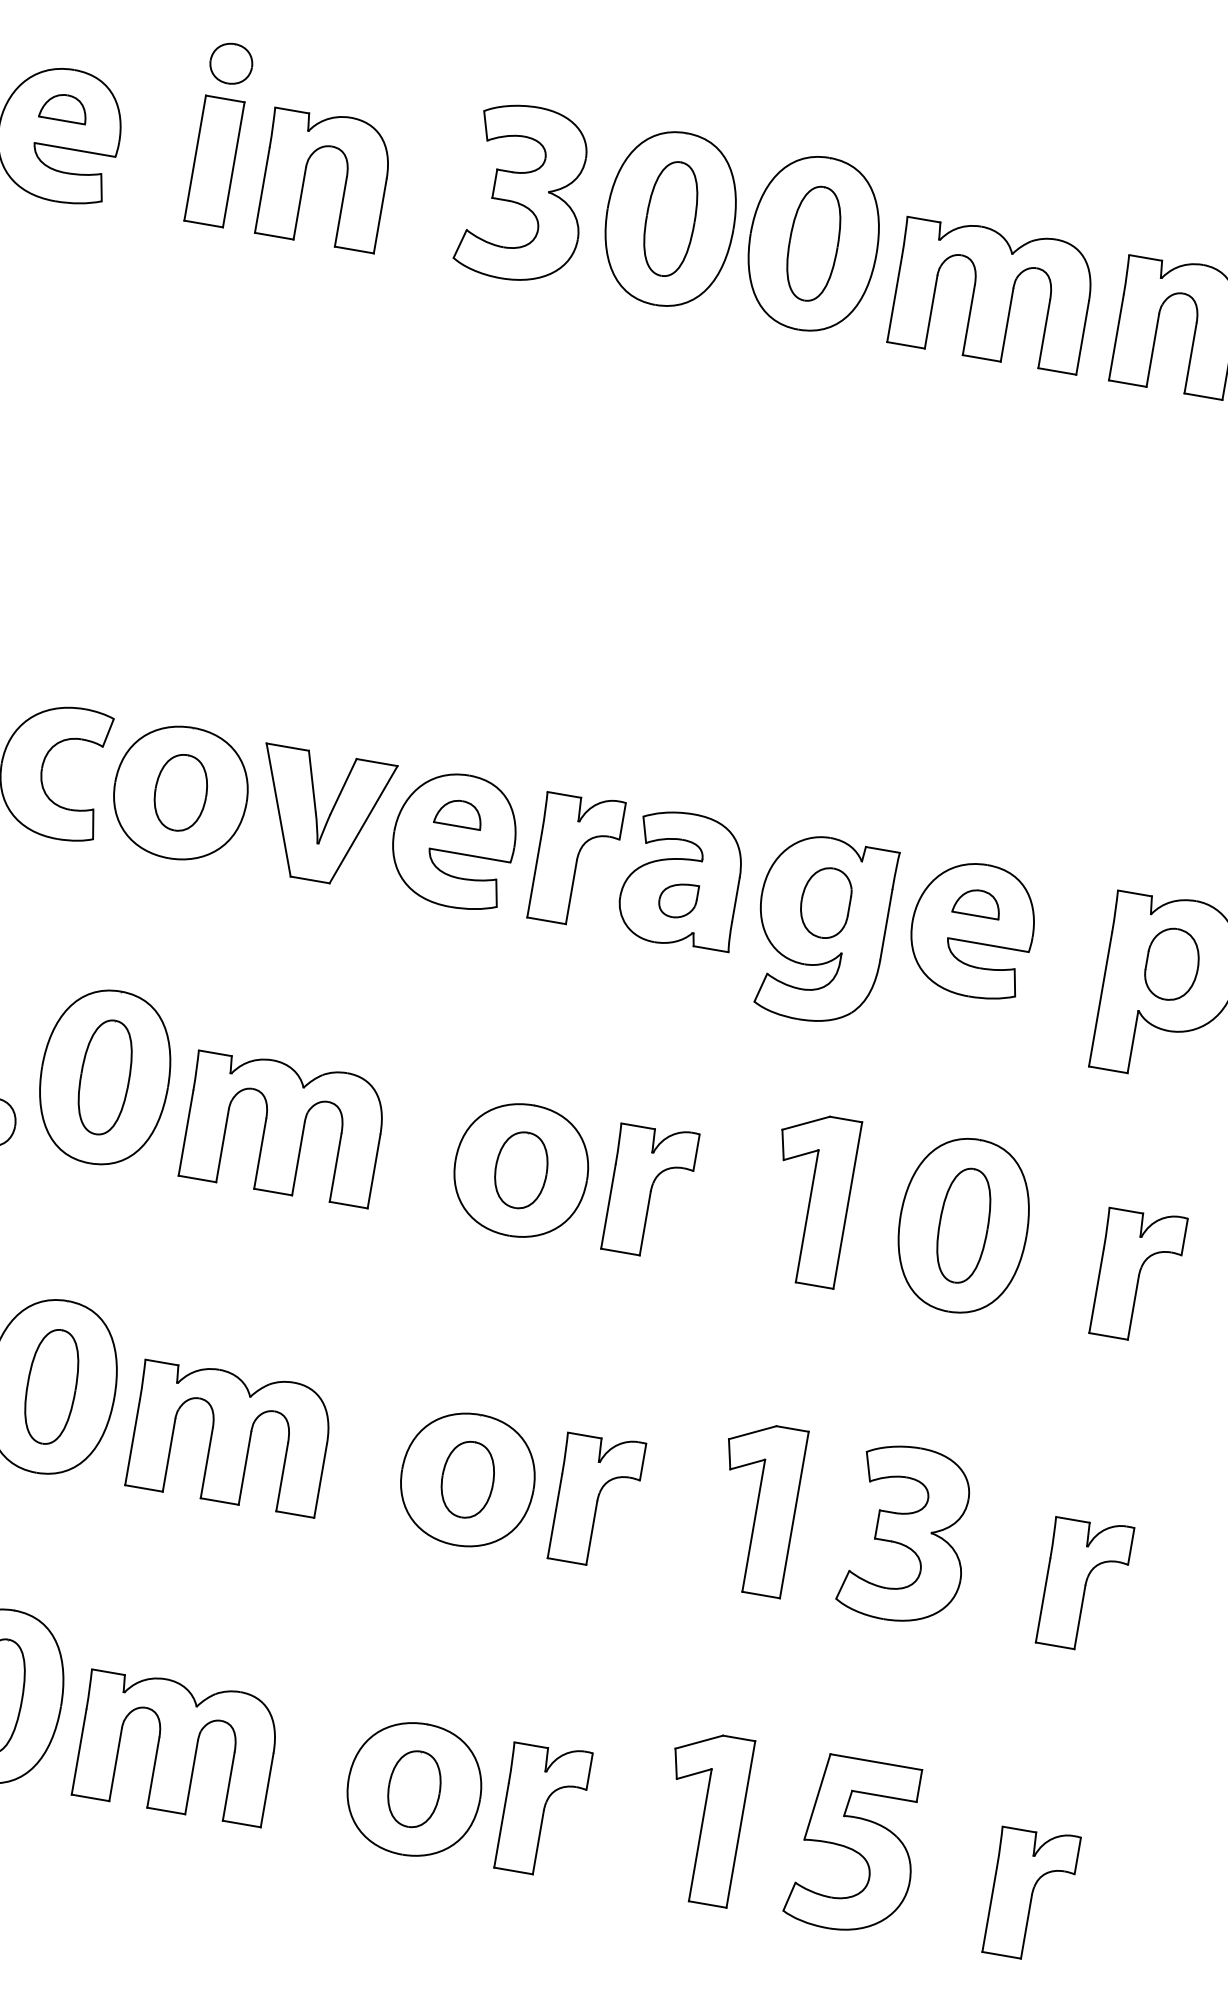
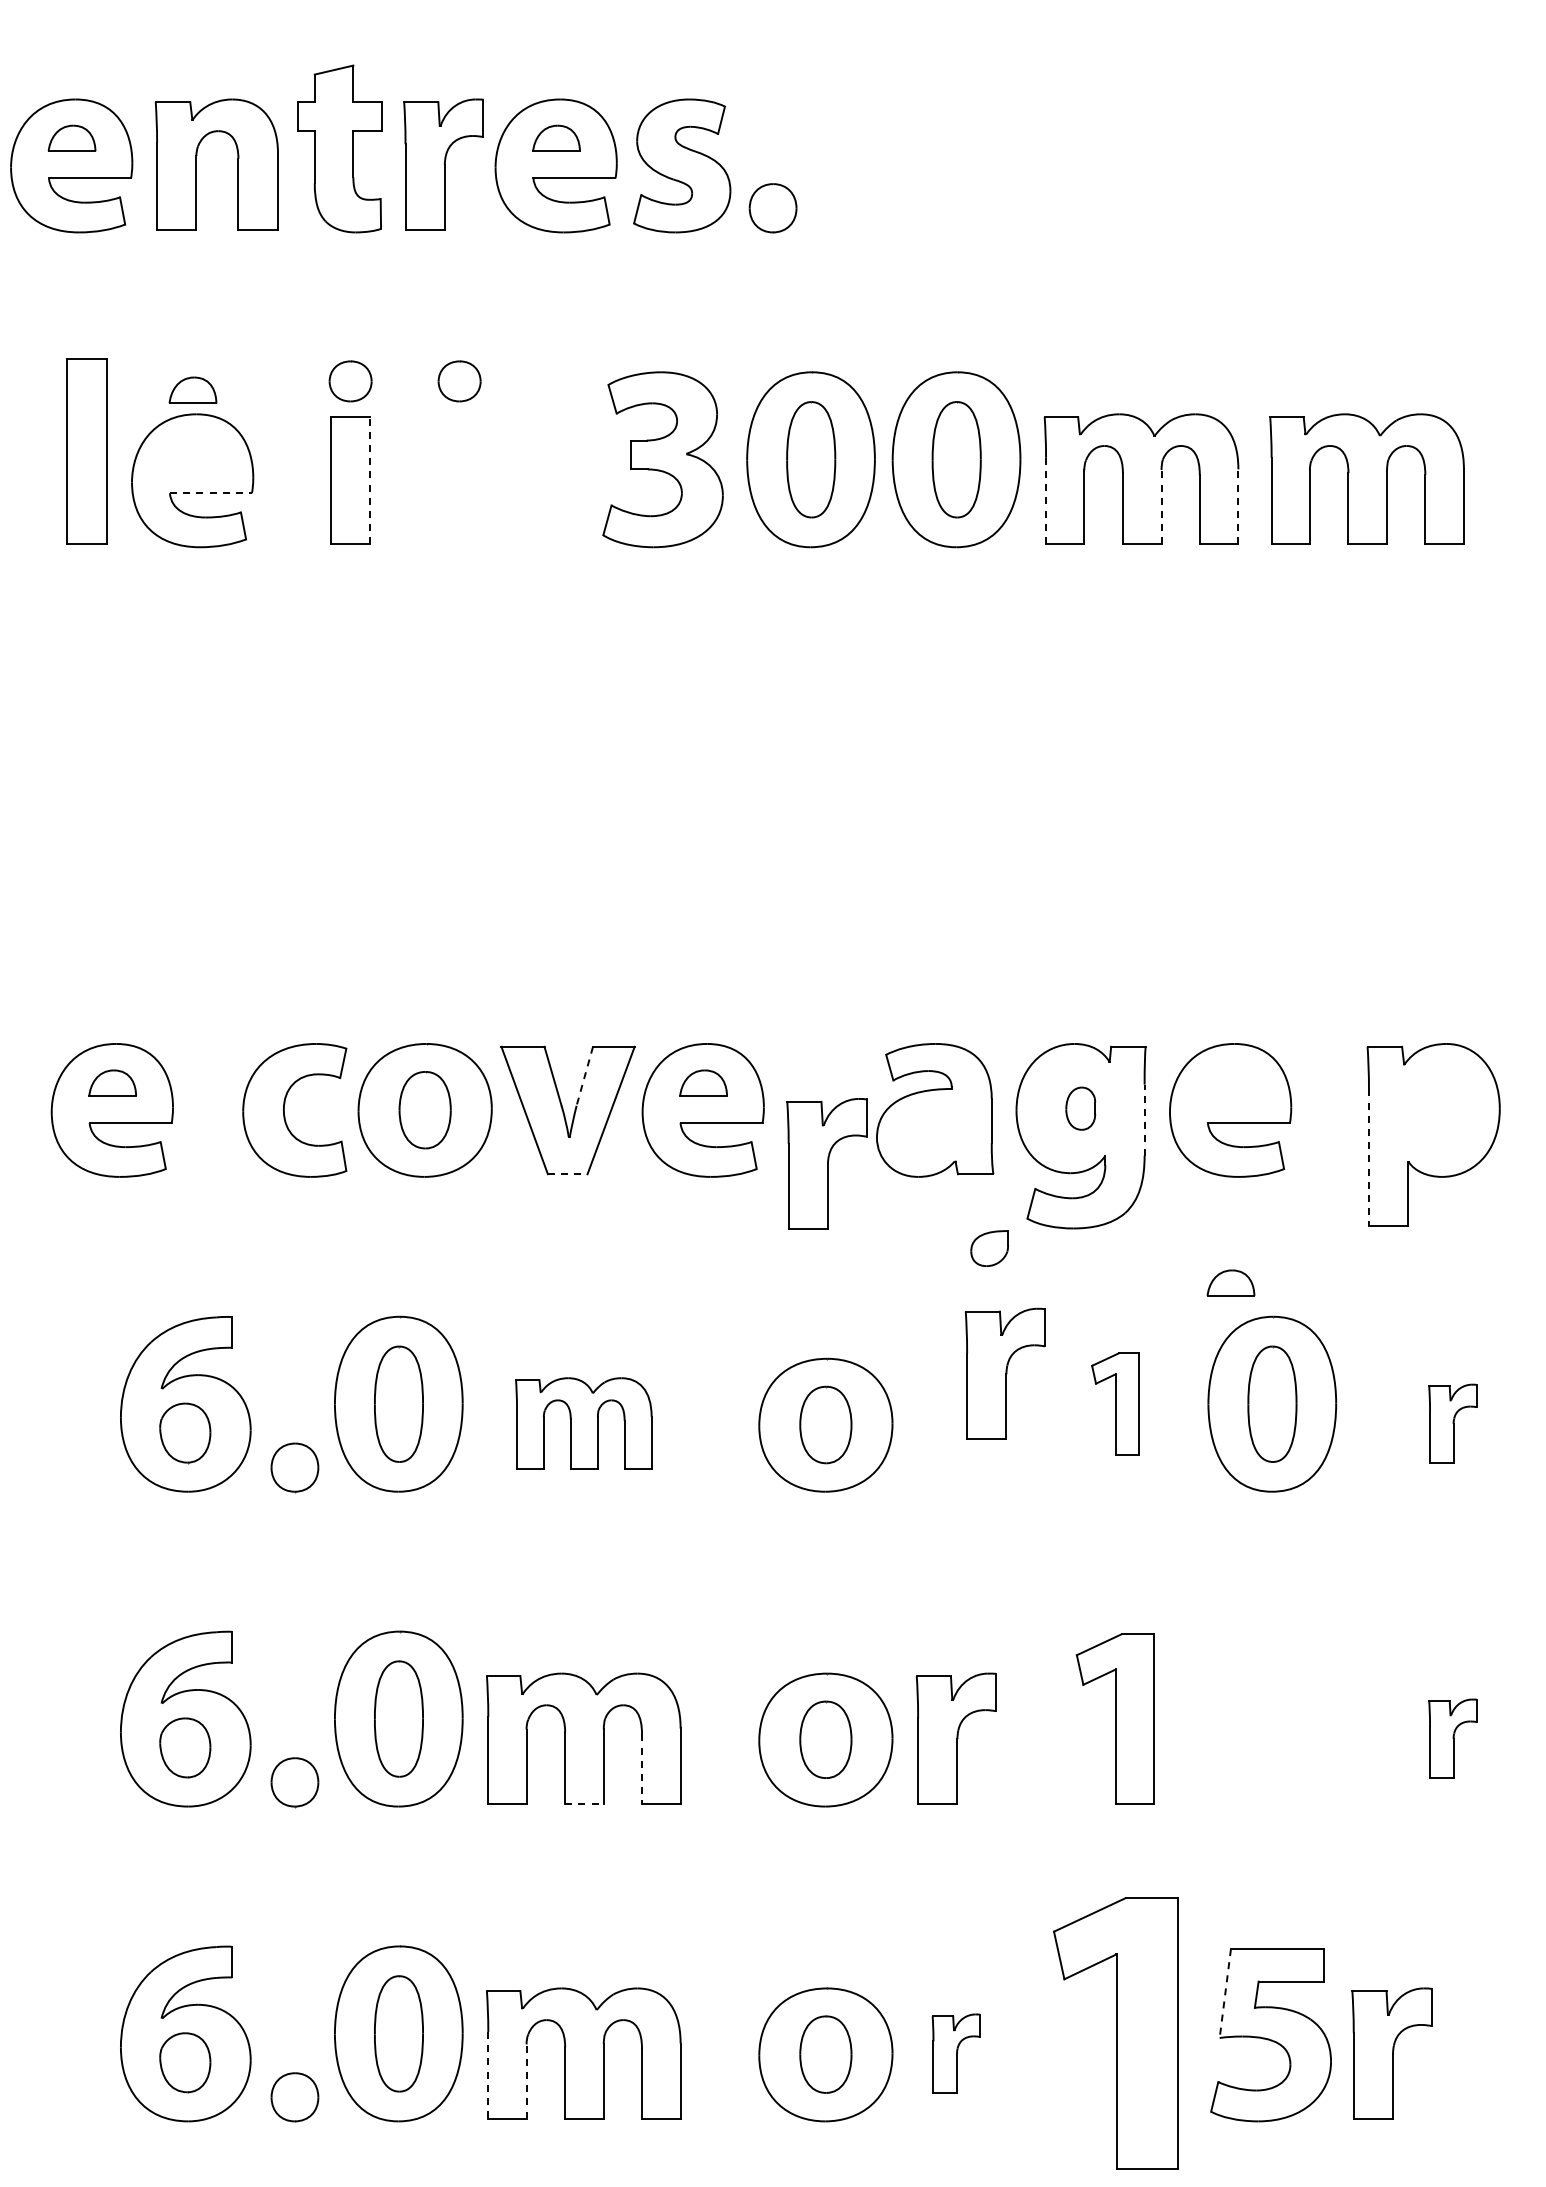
part: (338, 82) -> (459, 381), added
part: (63, 106) -> (192, 389), moved
line: (74, 150) -> (210, 493), solid -> dashed
line: (234, 164) -> (370, 480), solid -> dashed
part: (305, 174) -> (442, 478), removed
line: (894, 299) -> (1046, 501), solid -> dashed
line: (1007, 324) -> (1161, 506), solid -> dashed
line: (1082, 337) -> (1238, 506), solid -> dashed
line: (343, 786) -> (584, 1076), solid -> dashed
part: (575, 859) -> (826, 1163), moved
line: (309, 880) -> (567, 1174), solid -> dashed
part: (677, 900) -> (989, 1248), moved
part: (825, 902) -> (1080, 1108), size x0.6
part: (977, 902) -> (1230, 1282), moved
line: (886, 925) -> (1144, 1120), solid -> dashed
part: (1171, 964) -> (1433, 1110), removed
line: (1099, 1000) -> (1368, 1158), solid -> dashed
part: (283, 1127) -> (583, 1423), size x0.7
part: (648, 1190) -> (1004, 1373), moved
part: (808, 1198) -> (1114, 1403), size x0.6
part: (1137, 1275) -> (1452, 1423), size x0.6
line: (282, 1477) -> (642, 1769), solid -> dashed
line: (219, 1501) -> (584, 1803), solid -> dashed
part: (907, 1534) -> (1269, 1718), removed
part: (1084, 1584) -> (1452, 1738), size x0.6
line: (79, 1752) -> (488, 2075), solid -> dashed
line: (115, 1763) -> (526, 2080), solid -> dashed
line: (817, 1796) -> (1225, 1993), solid -> dashed
part: (542, 1810) -> (956, 2053), size x0.6
part: (701, 1817) -> (1114, 2033), size x1.6
part: (1030, 1894) -> (1391, 2053), moved

